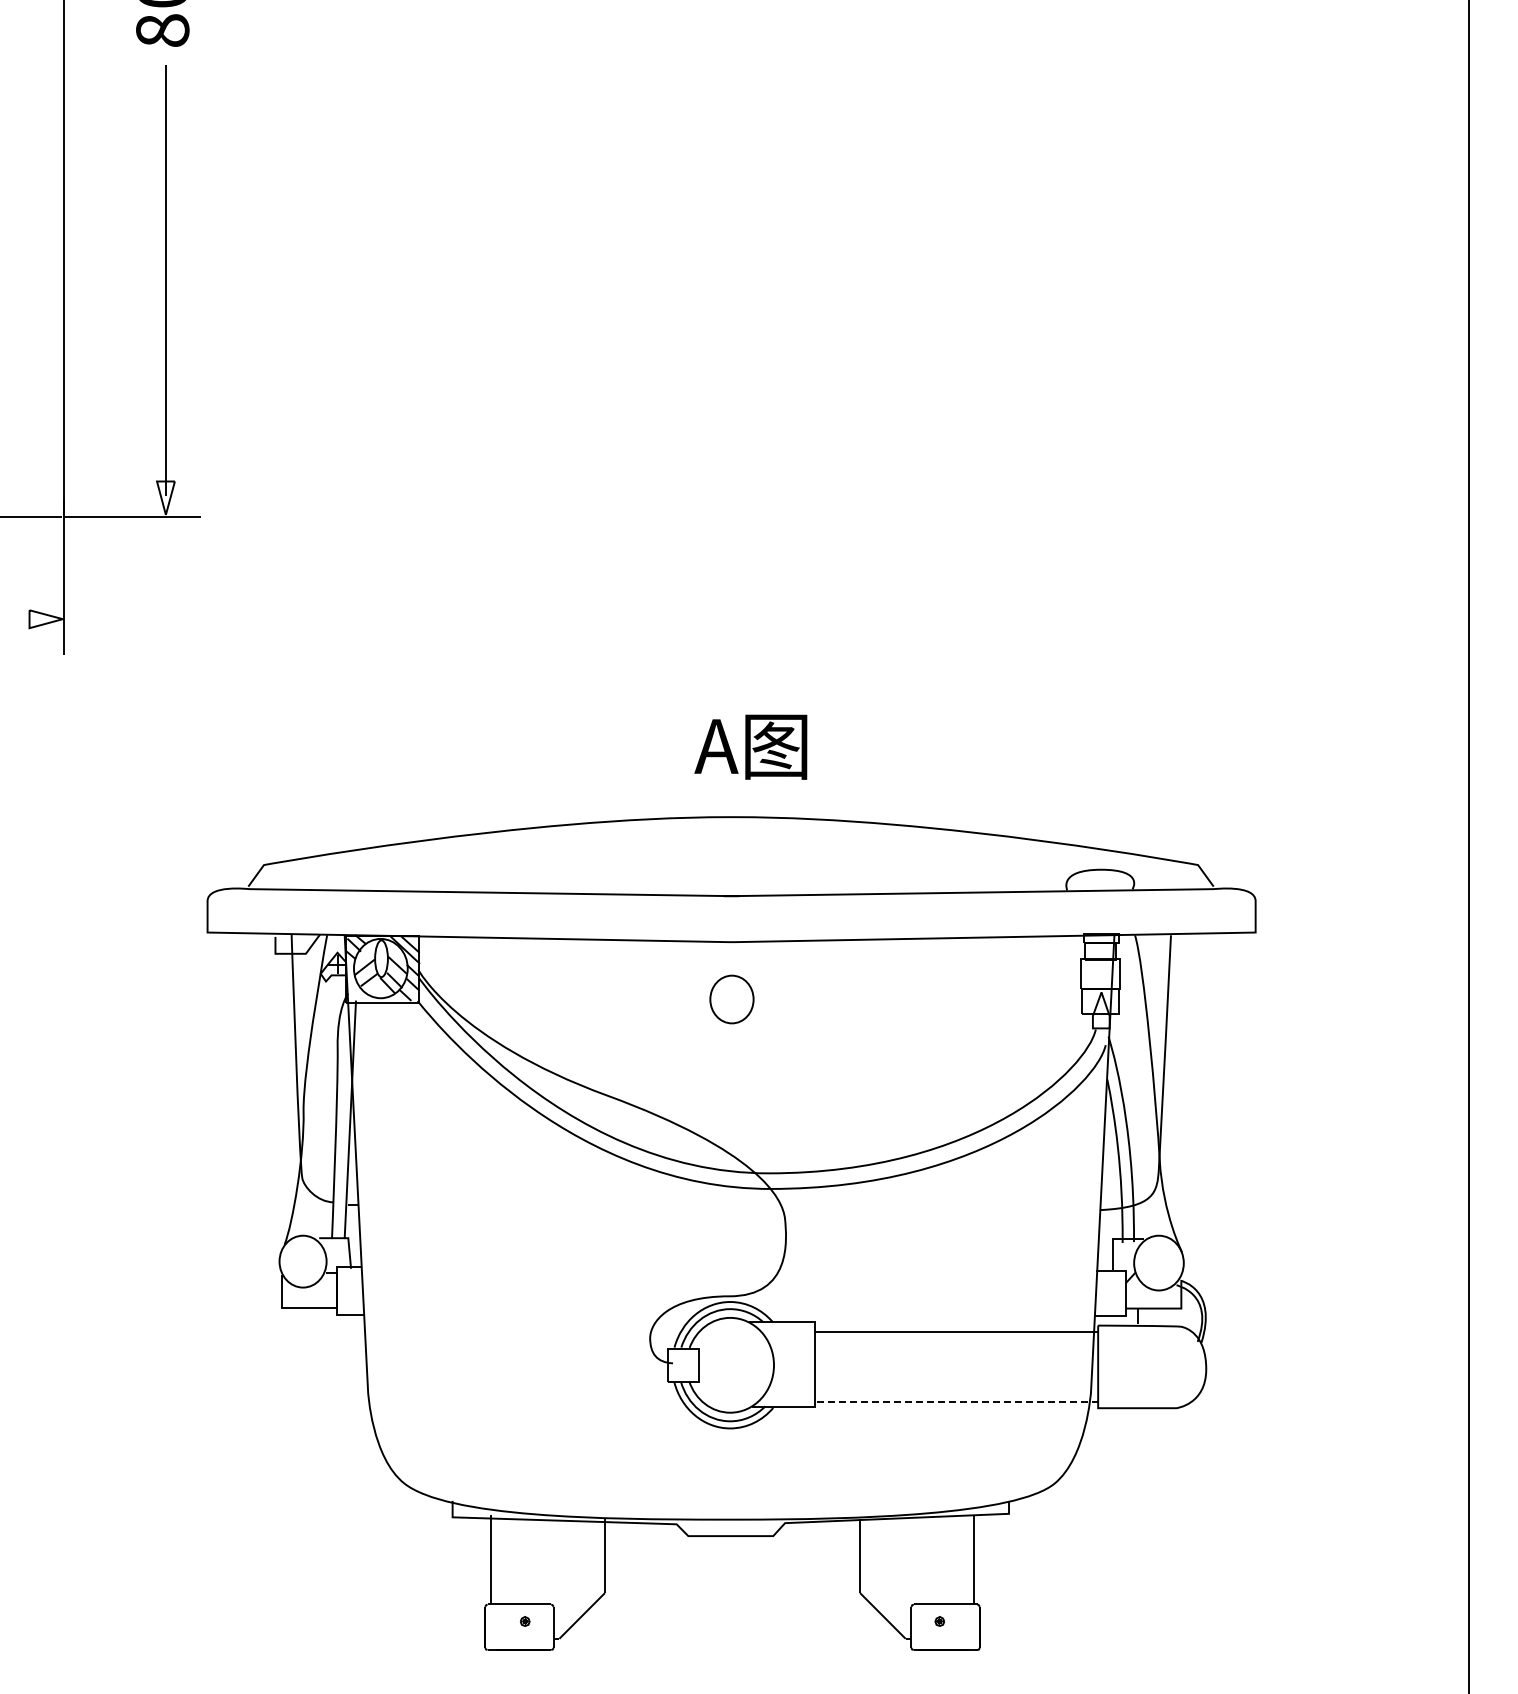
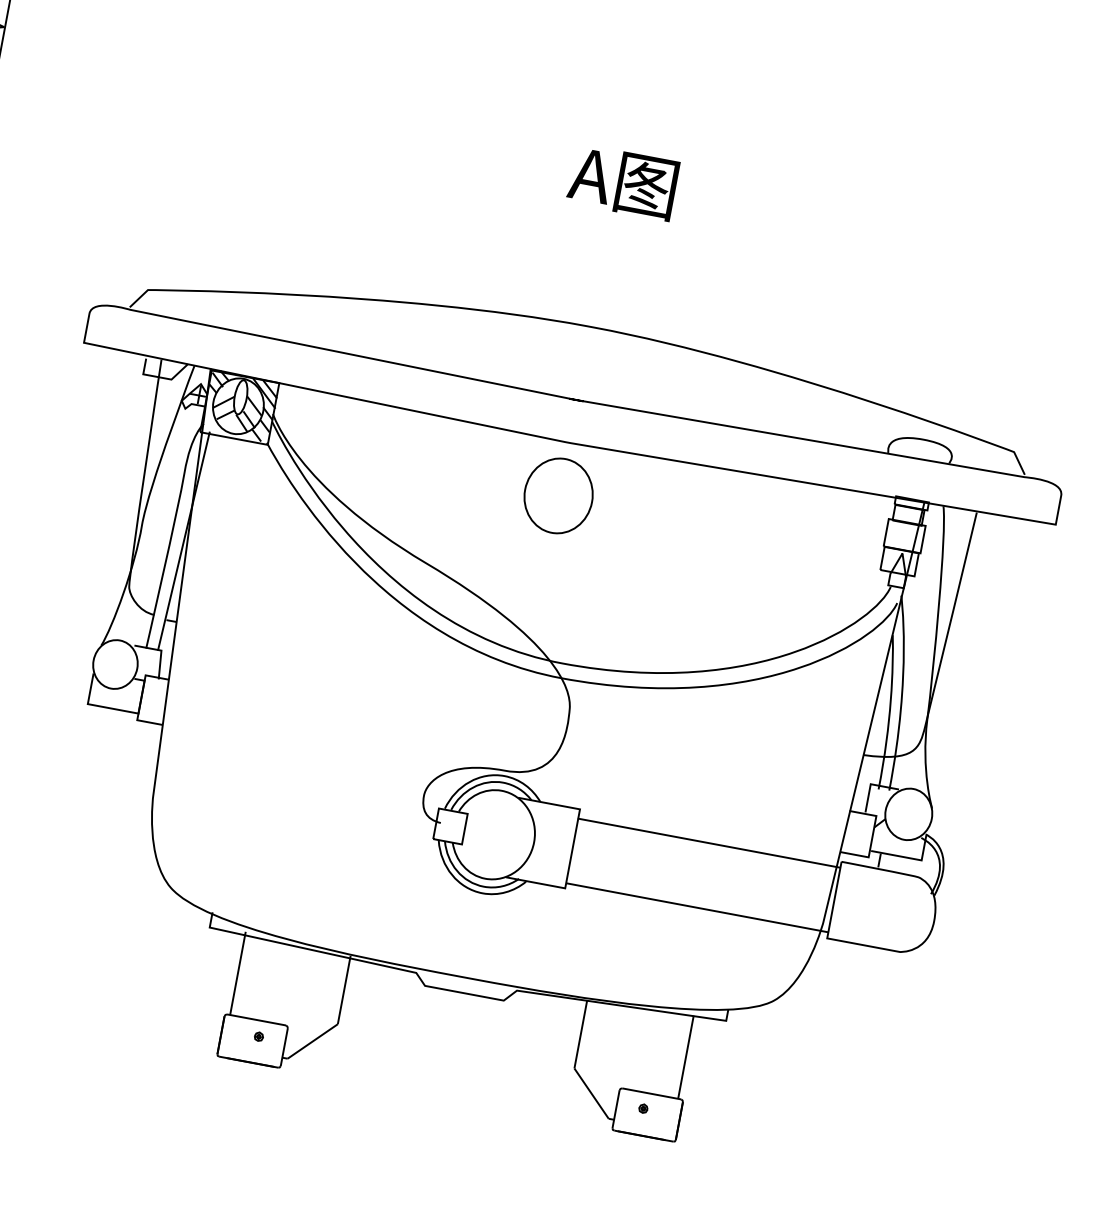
text: (750, 746) -> (622, 181), moved
part: (731, 999) -> (558, 495), size x1.67
line: (956, 1401) -> (697, 907), dashed -> solid

